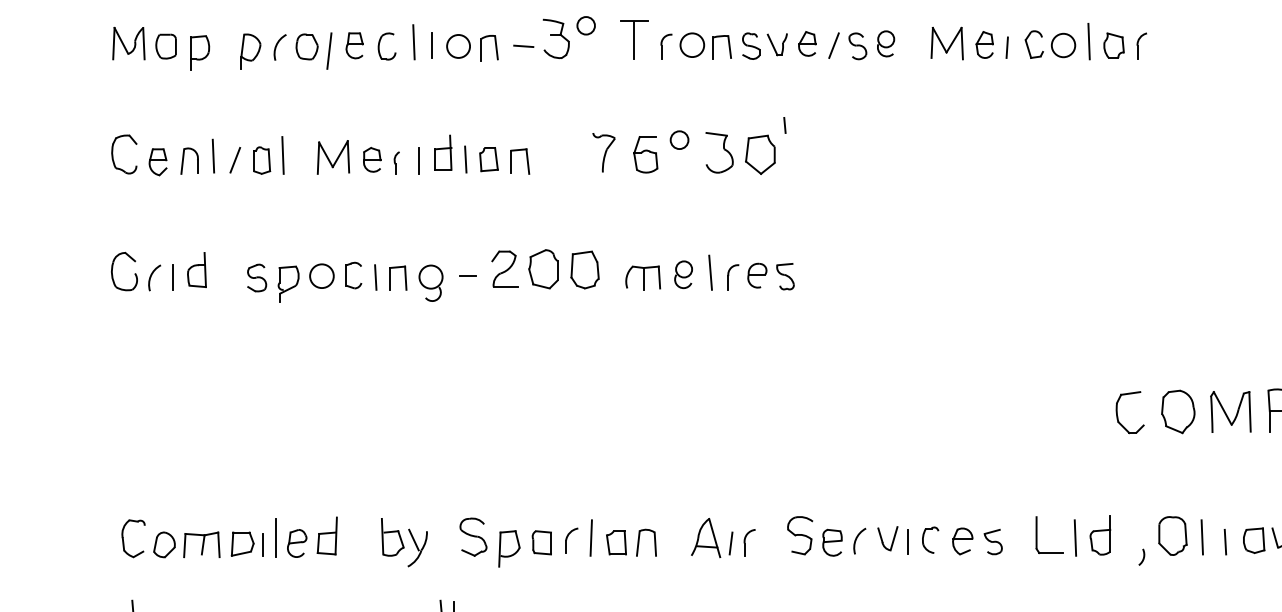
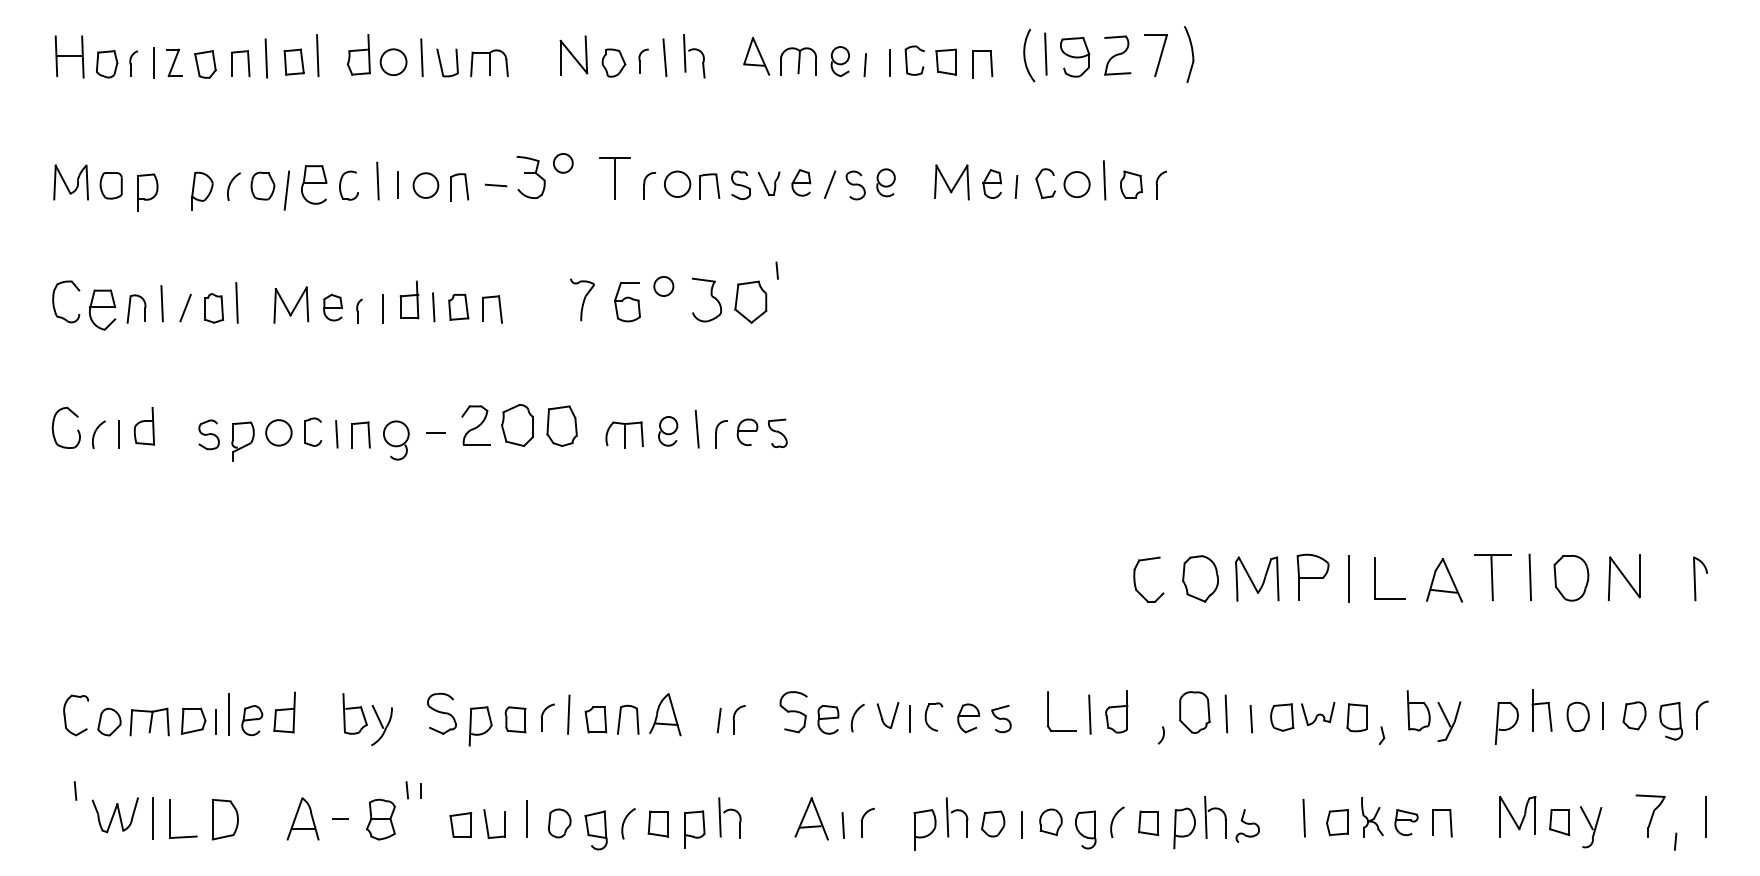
part: (354, 45) -> (313, 184), size x1.4
part: (158, 162) -> (102, 310), size x1.4
part: (706, 537) -> (665, 714), moved

